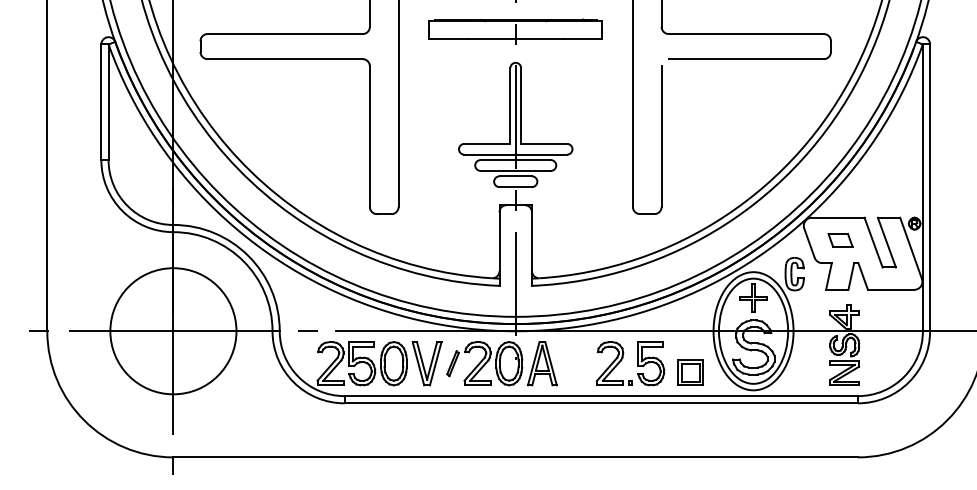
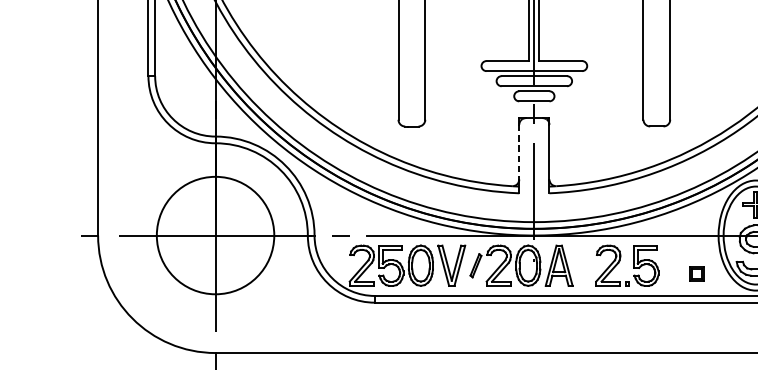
line: (499, 242) -> (519, 152), solid -> dashed
part: (637, 363) -> (633, 265), moved
part: (690, 372) -> (697, 273), size x0.6

